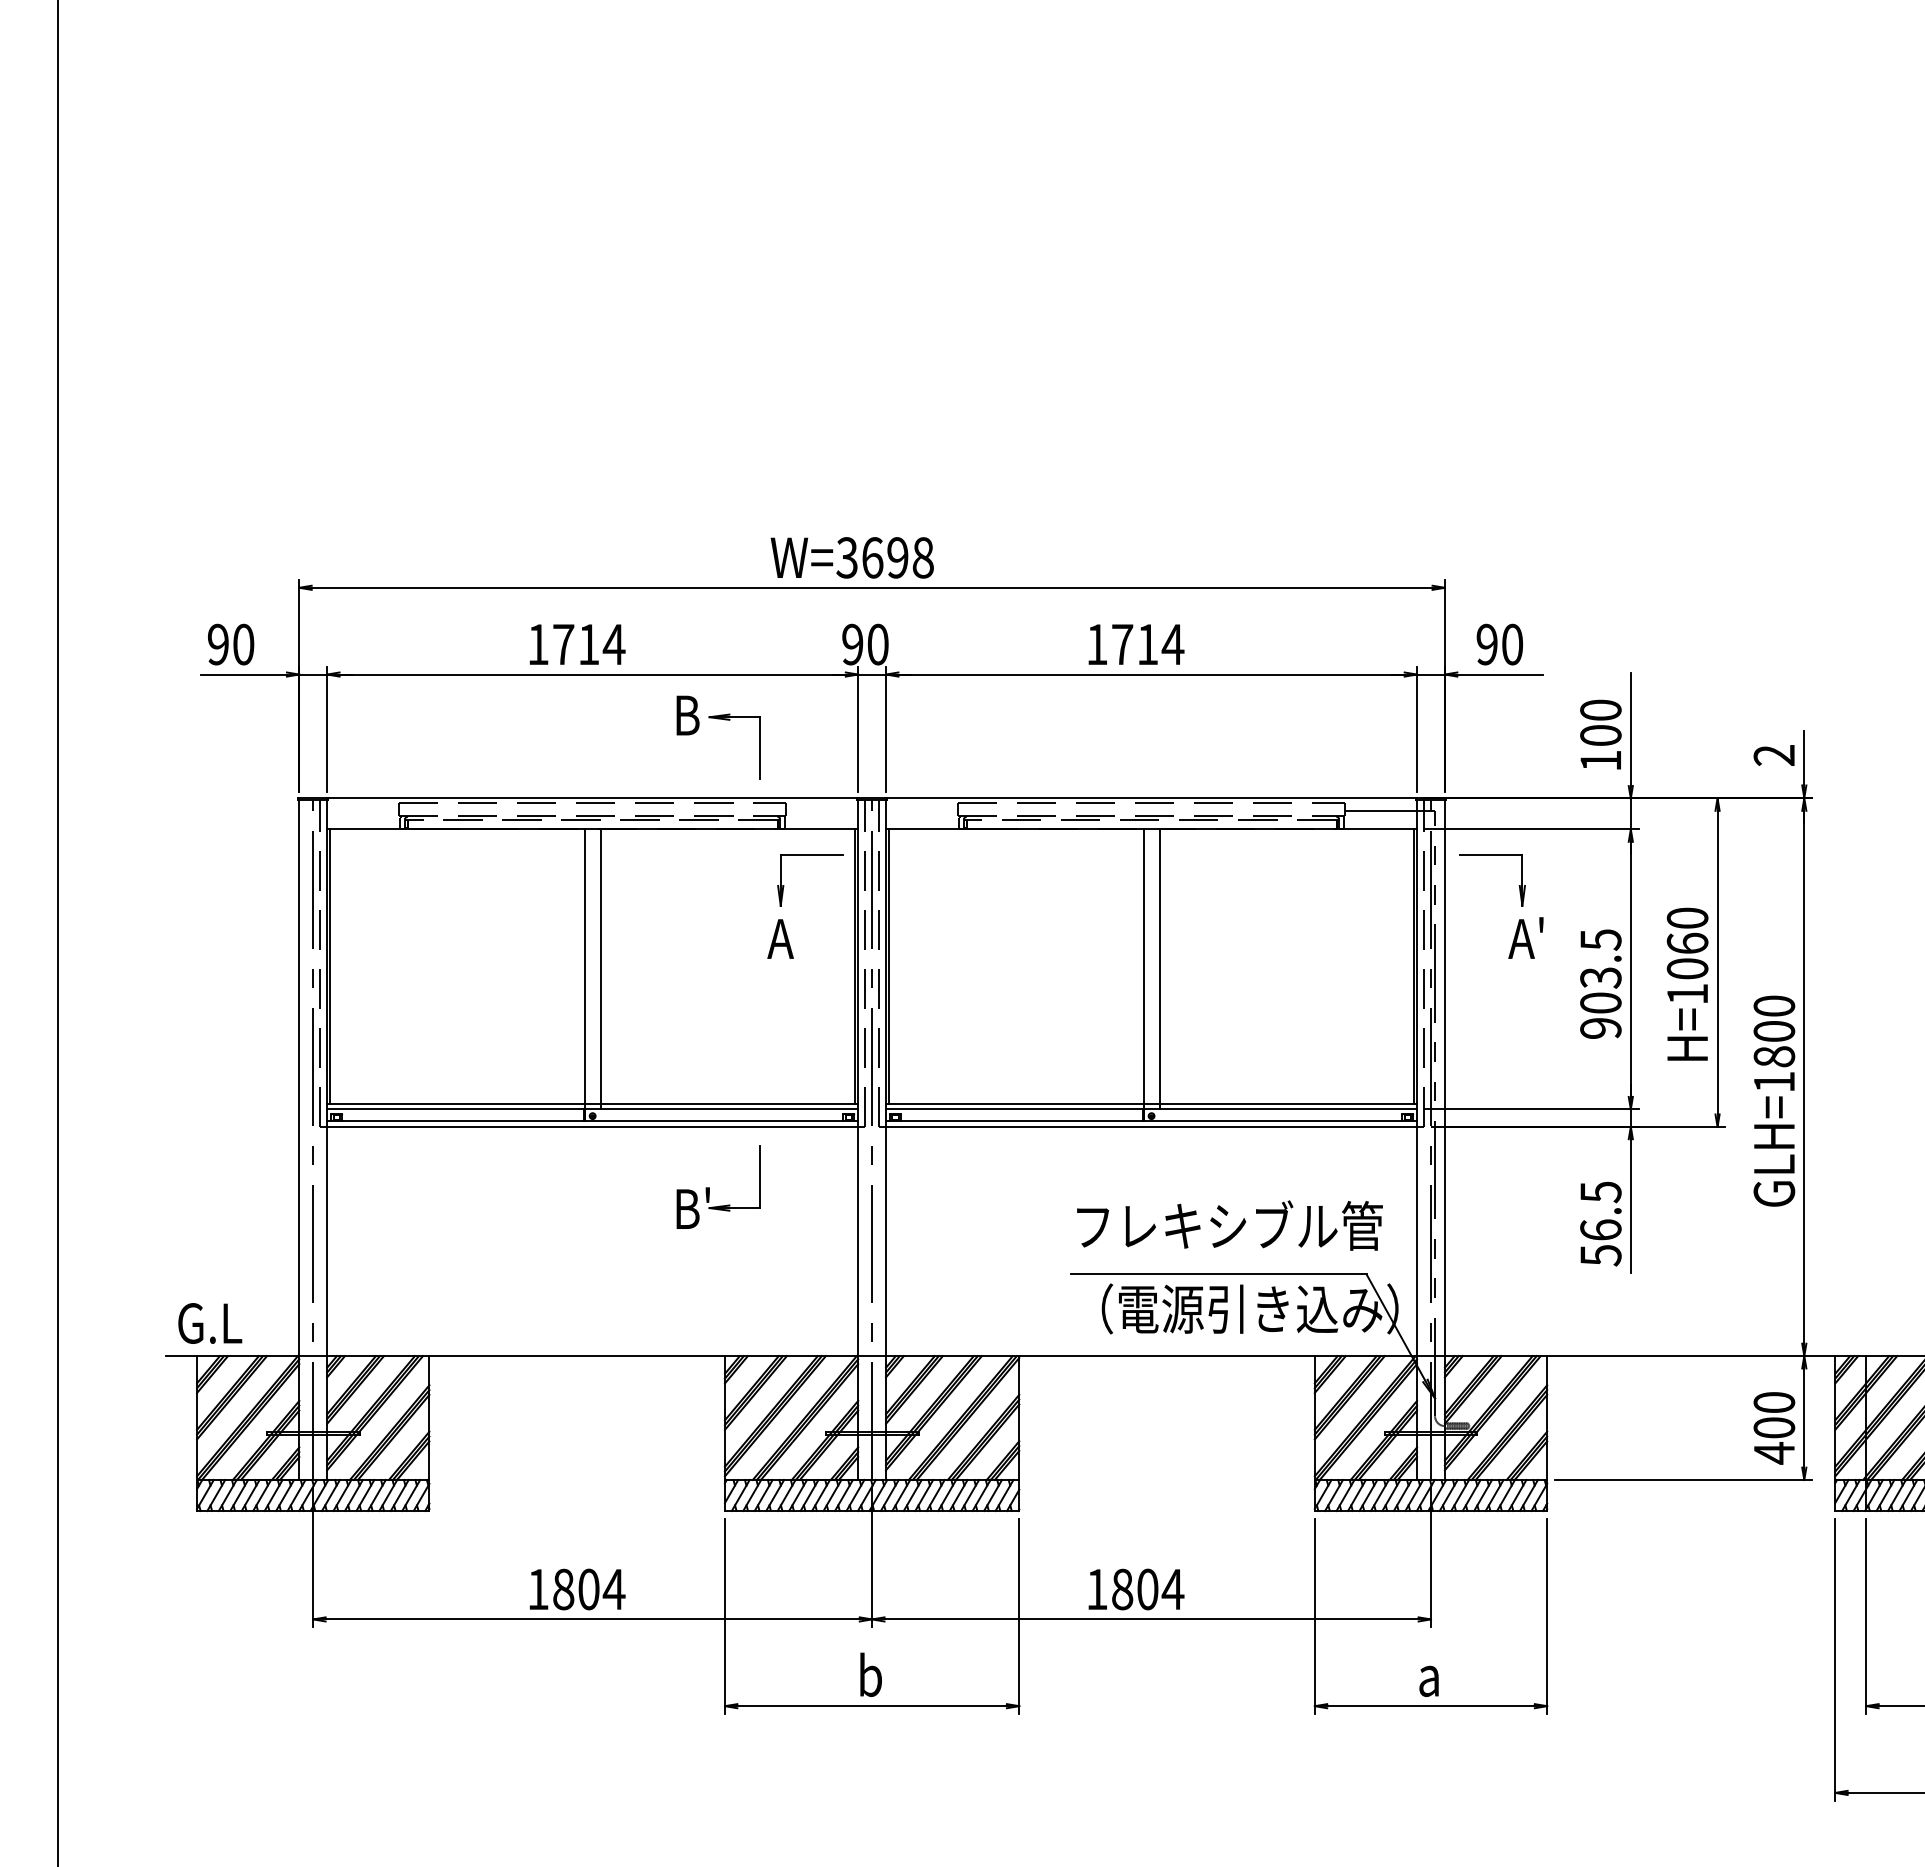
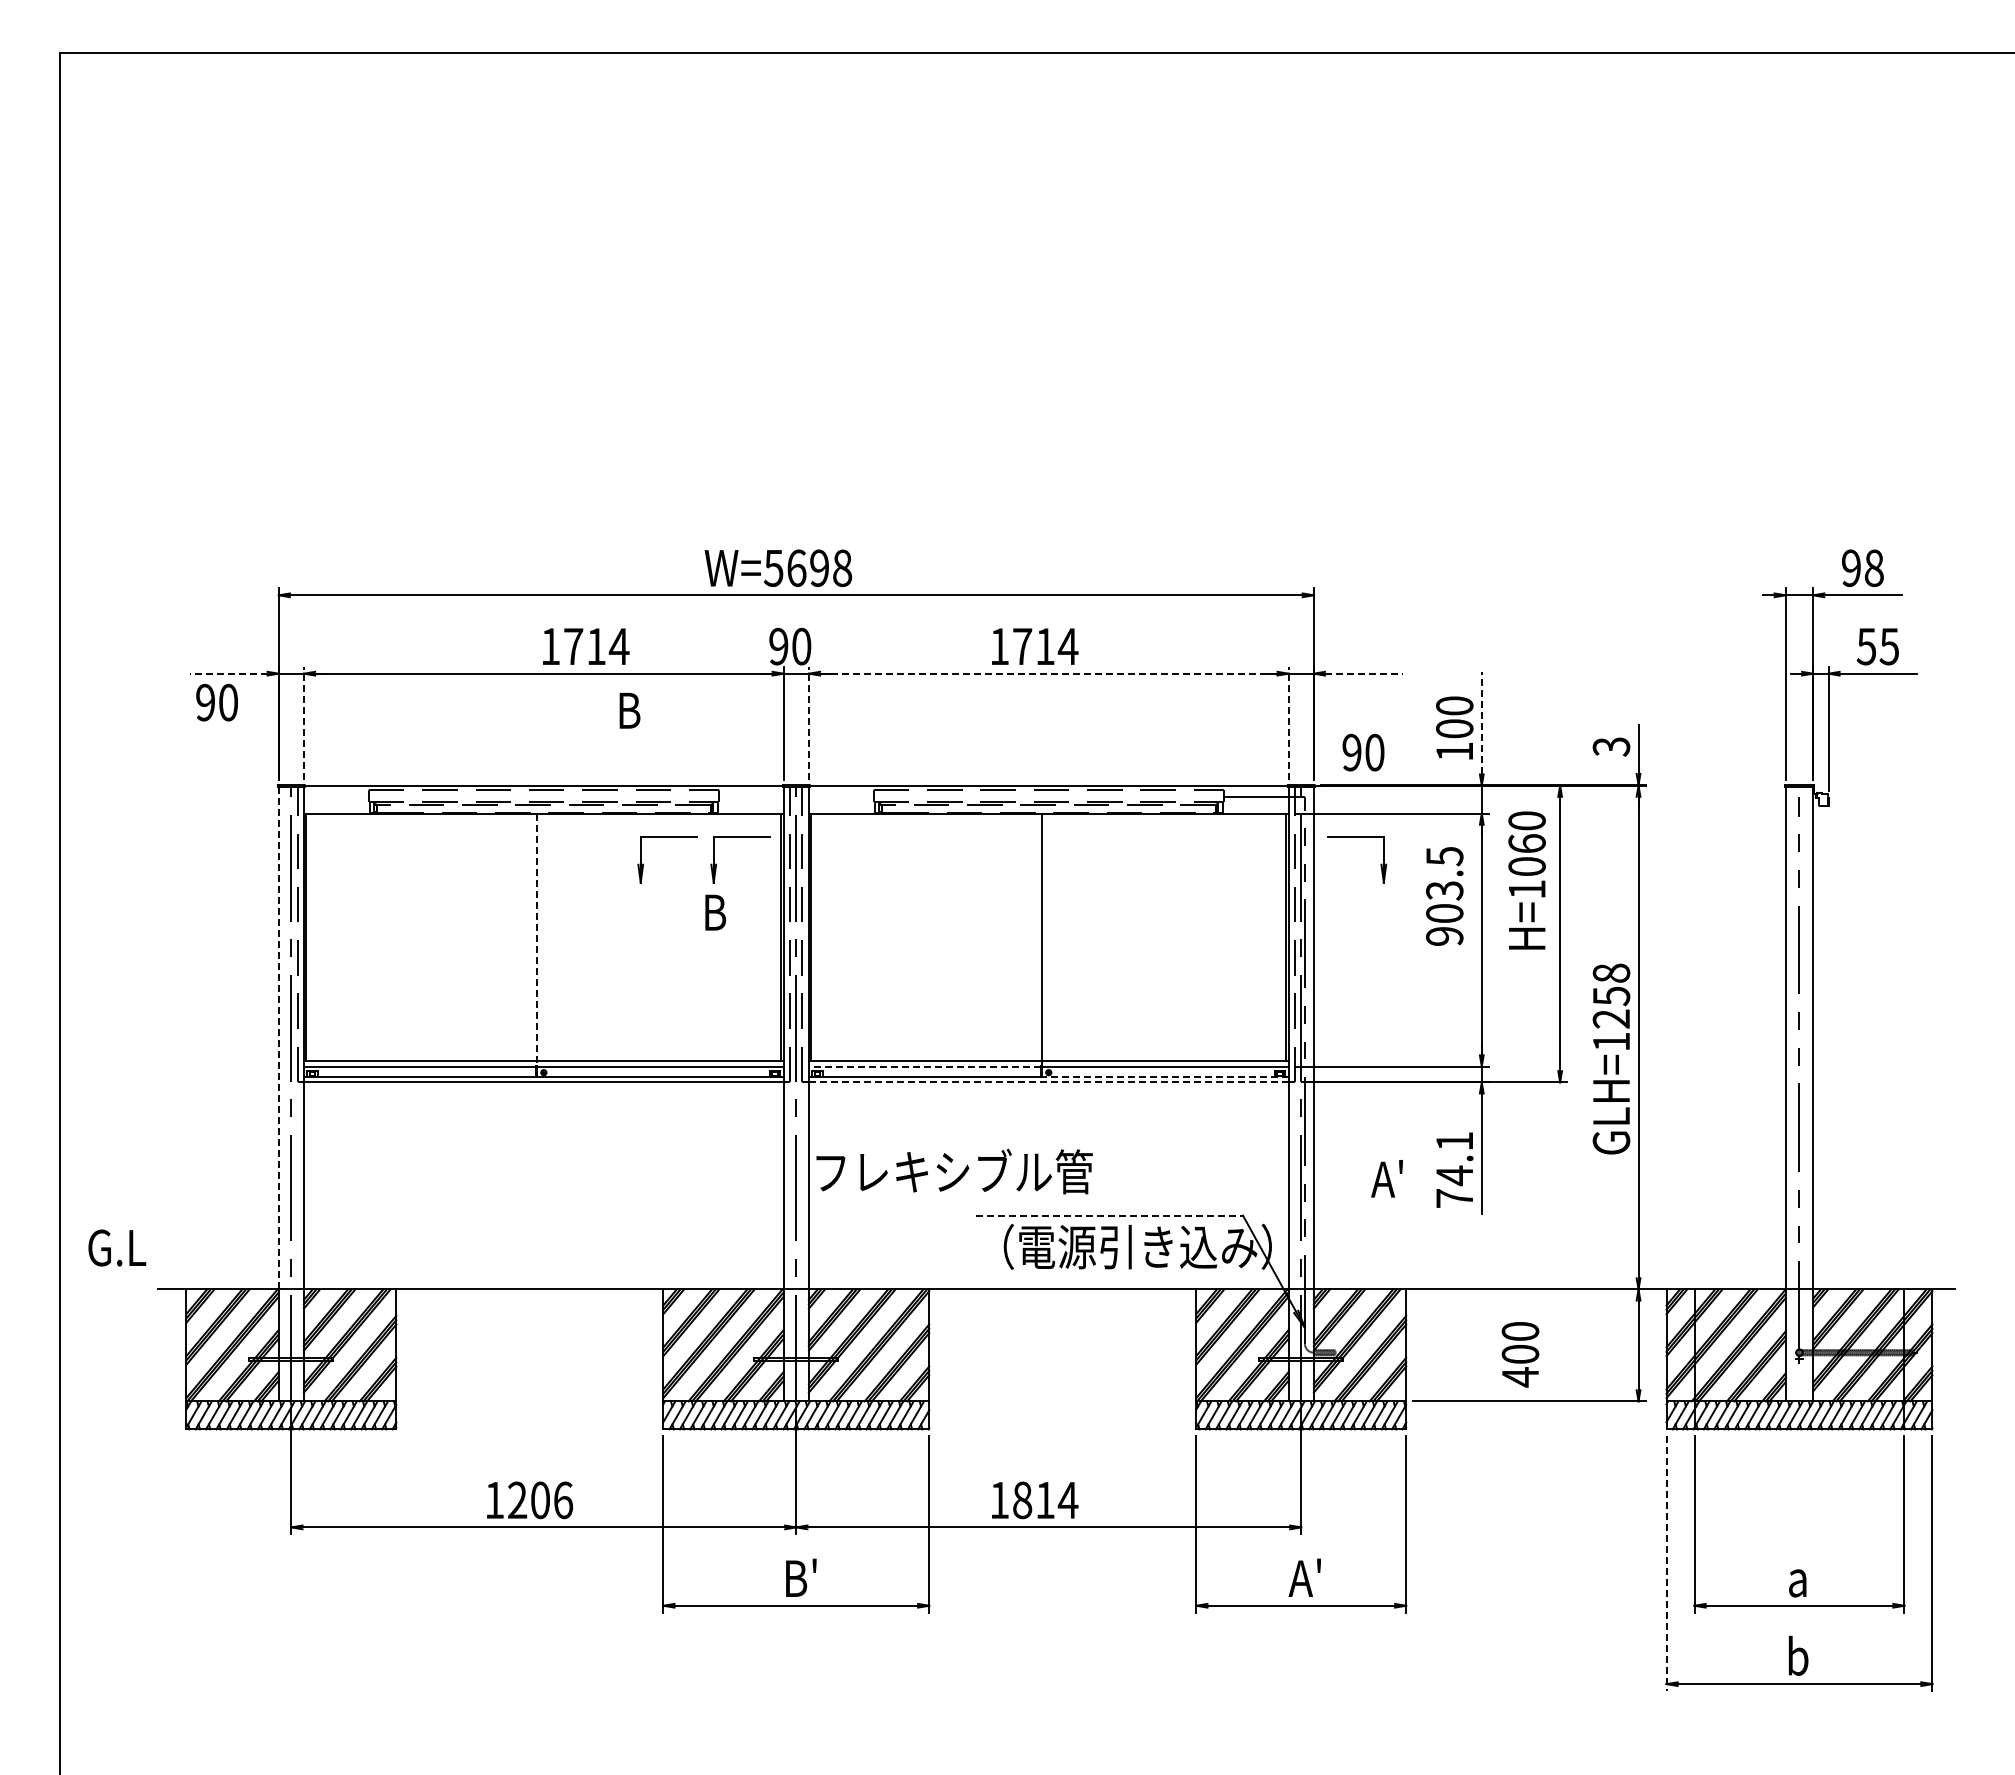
text: (846, 557) -> (773, 567), W=3698 -> W=5698
text: (230, 644) -> (216, 702), moved
text: (577, 644) -> (586, 646), moved
text: (1499, 644) -> (1363, 752), moved
line: (243, 674) -> (228, 673), solid -> dashed
line: (1151, 674) -> (1048, 673), solid -> dashed
line: (1499, 674) -> (1363, 673), solid -> dashed
line: (1630, 728) -> (1481, 722), solid -> dashed
line: (326, 729) -> (303, 723), solid -> dashed
line: (885, 729) -> (808, 723), solid -> dashed
line: (1416, 729) -> (1288, 723), solid -> dashed
part: (759, 746) -> (694, 738), removed
text: (1774, 755) -> (1611, 746), 2 -> 3
part: (729, 855) -> (667, 837), added
text: (1525, 937) -> (1386, 1178), moved
text: (780, 938) -> (713, 912), A -> B
line: (601, 968) -> (551, 939), removed
line: (1160, 968) -> (1056, 939), removed
line: (584, 969) -> (536, 940), solid -> dashed
text: (1600, 984) -> (1444, 896), moved
text: (1686, 984) -> (1526, 880), moved
text: (1774, 1030) -> (1611, 995), GLH=1800 -> GLH=1258
line: (299, 1078) -> (278, 1038), solid -> dashed
line: (1014, 1109) -> (924, 1066), solid -> dashed
line: (1280, 1120) -> (1165, 1076), solid -> dashed
line: (1151, 1127) -> (1048, 1082), solid -> dashed
part: (709, 1187) -> (649, 1137), removed
text: (1600, 1224) -> (1454, 1170), 56.5 -> 74.1
text: (1229, 1225) -> (954, 1171), moved
line: (1218, 1274) -> (1109, 1215), solid -> dashed
text: (210, 1322) -> (117, 1247), moved
text: (1774, 1428) -> (1520, 1354), moved
text: (588, 1589) -> (540, 1500), 1804 -> 1206
text: (1147, 1589) -> (1045, 1500), 1804 -> 1814
line: (1835, 1660) -> (1666, 1564), solid -> dashed
text: (876, 1674) -> (800, 1577), b -> B'
text: (1434, 1674) -> (1304, 1577), a -> A'

